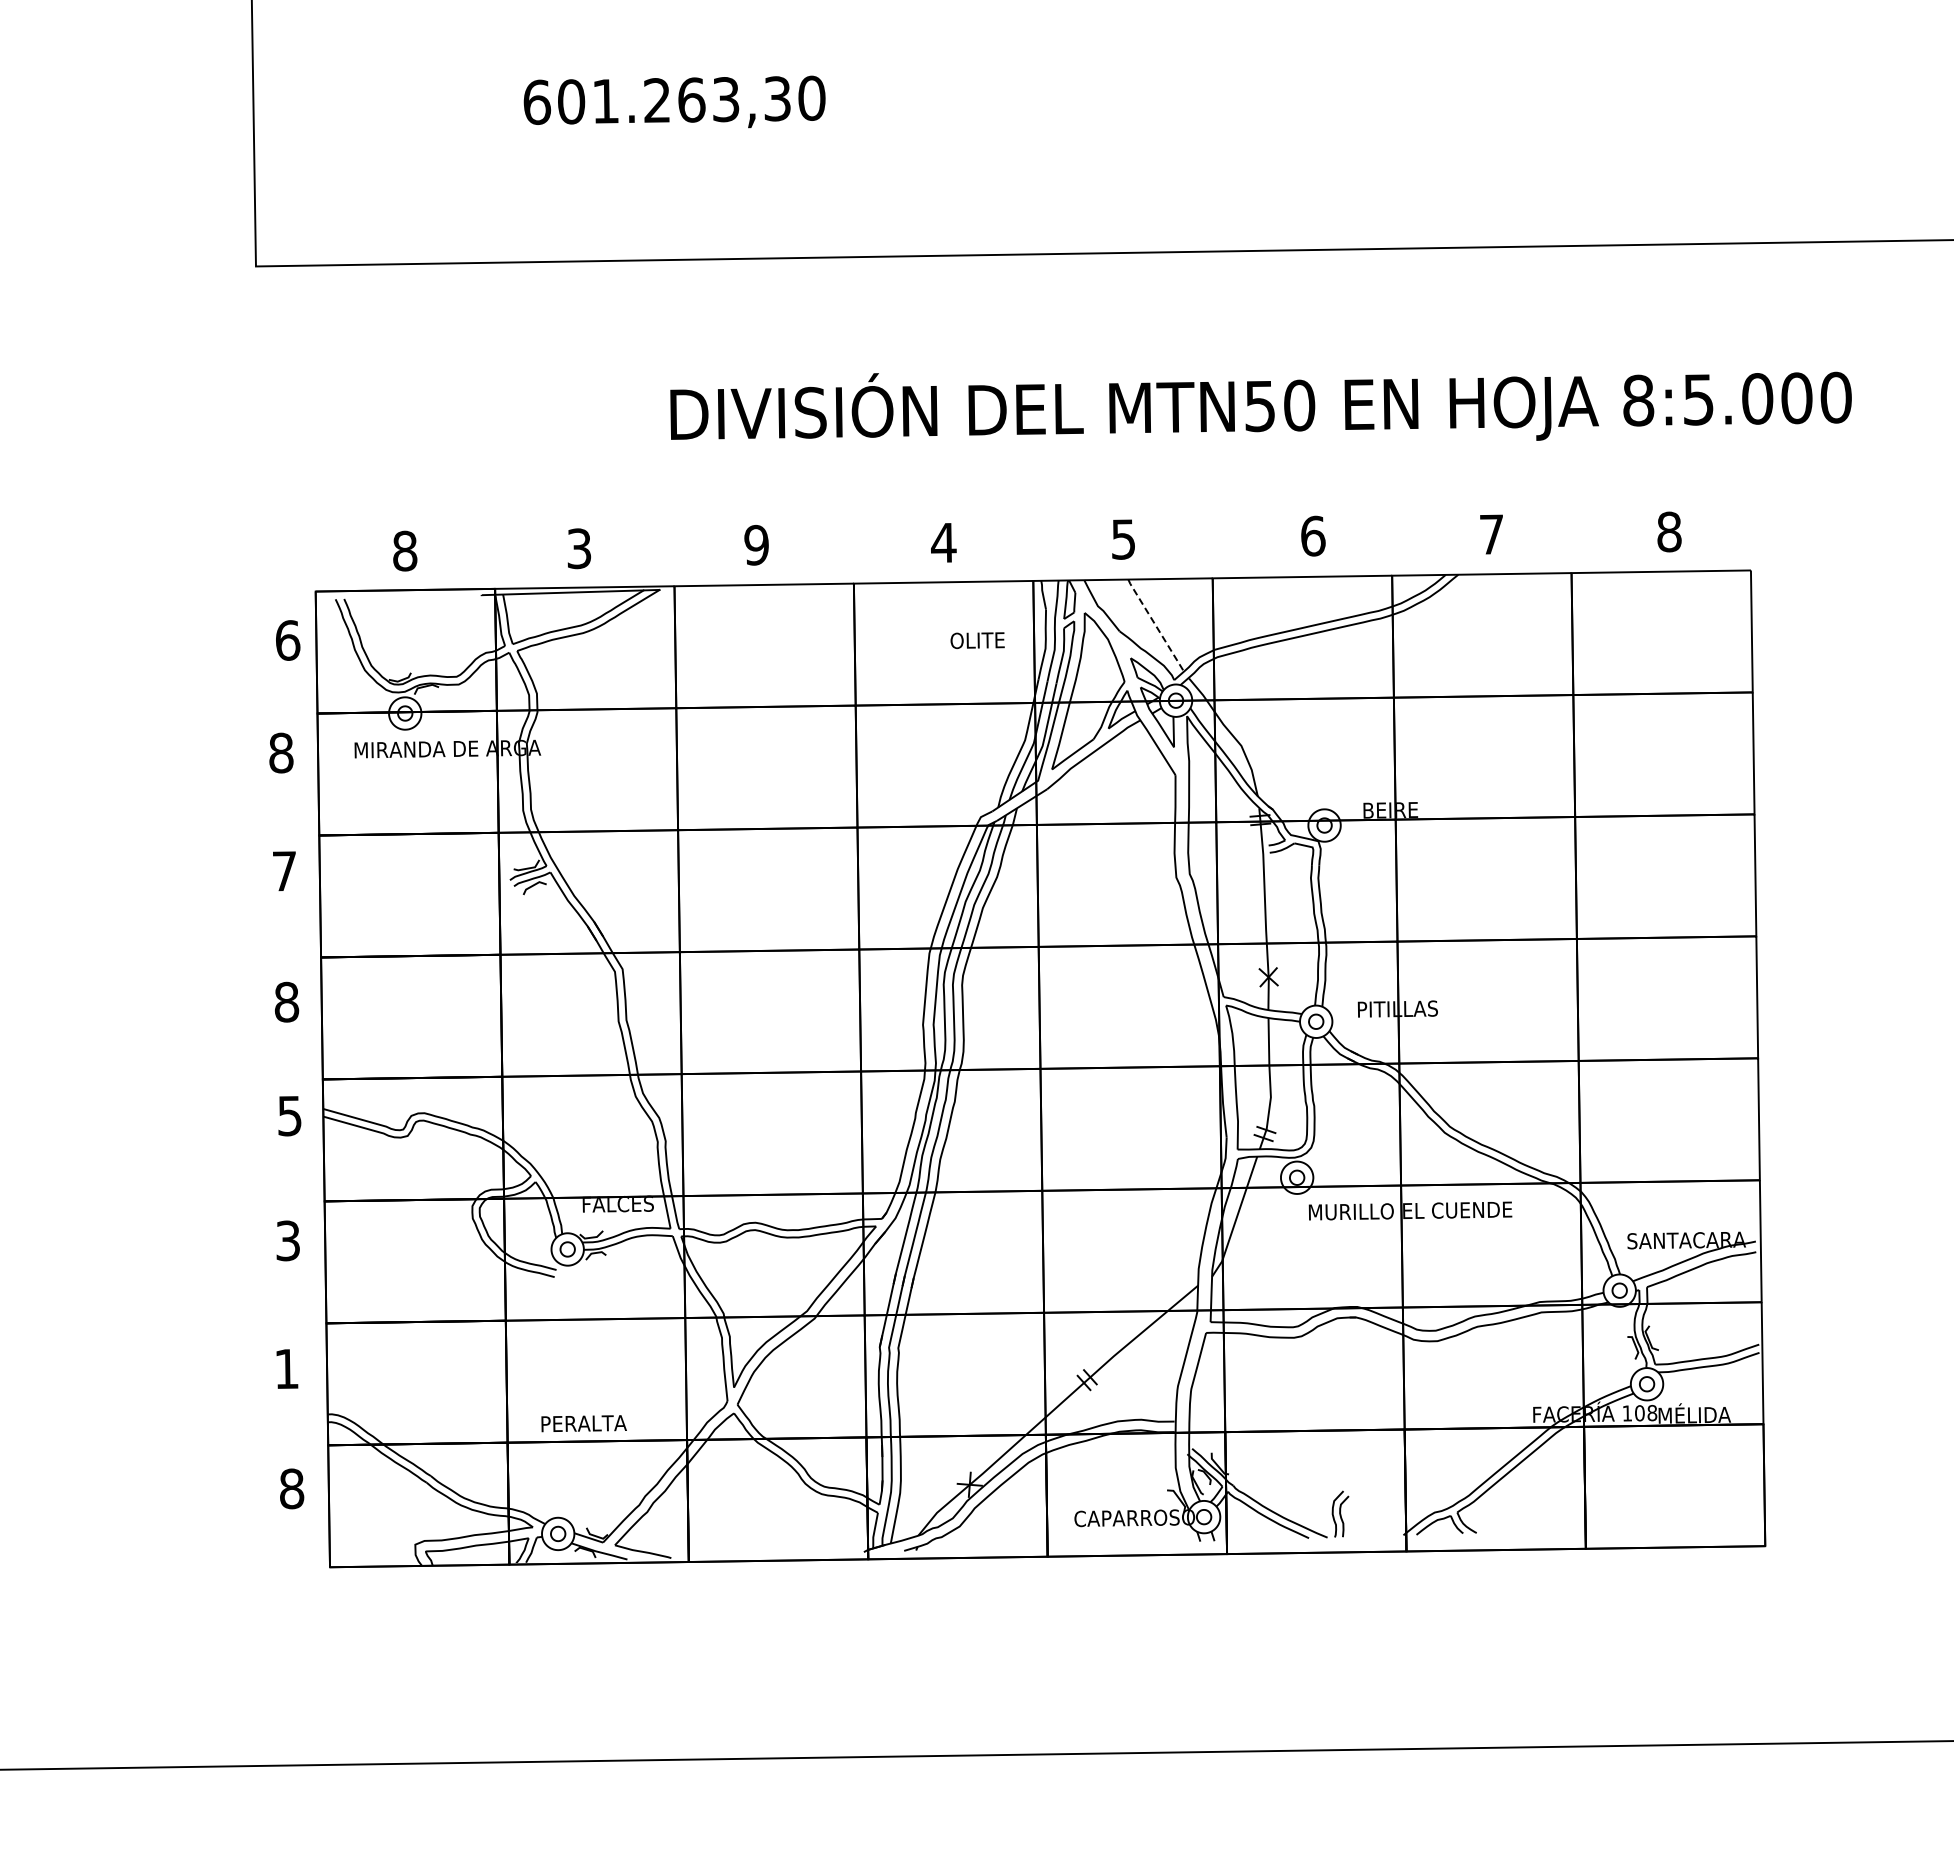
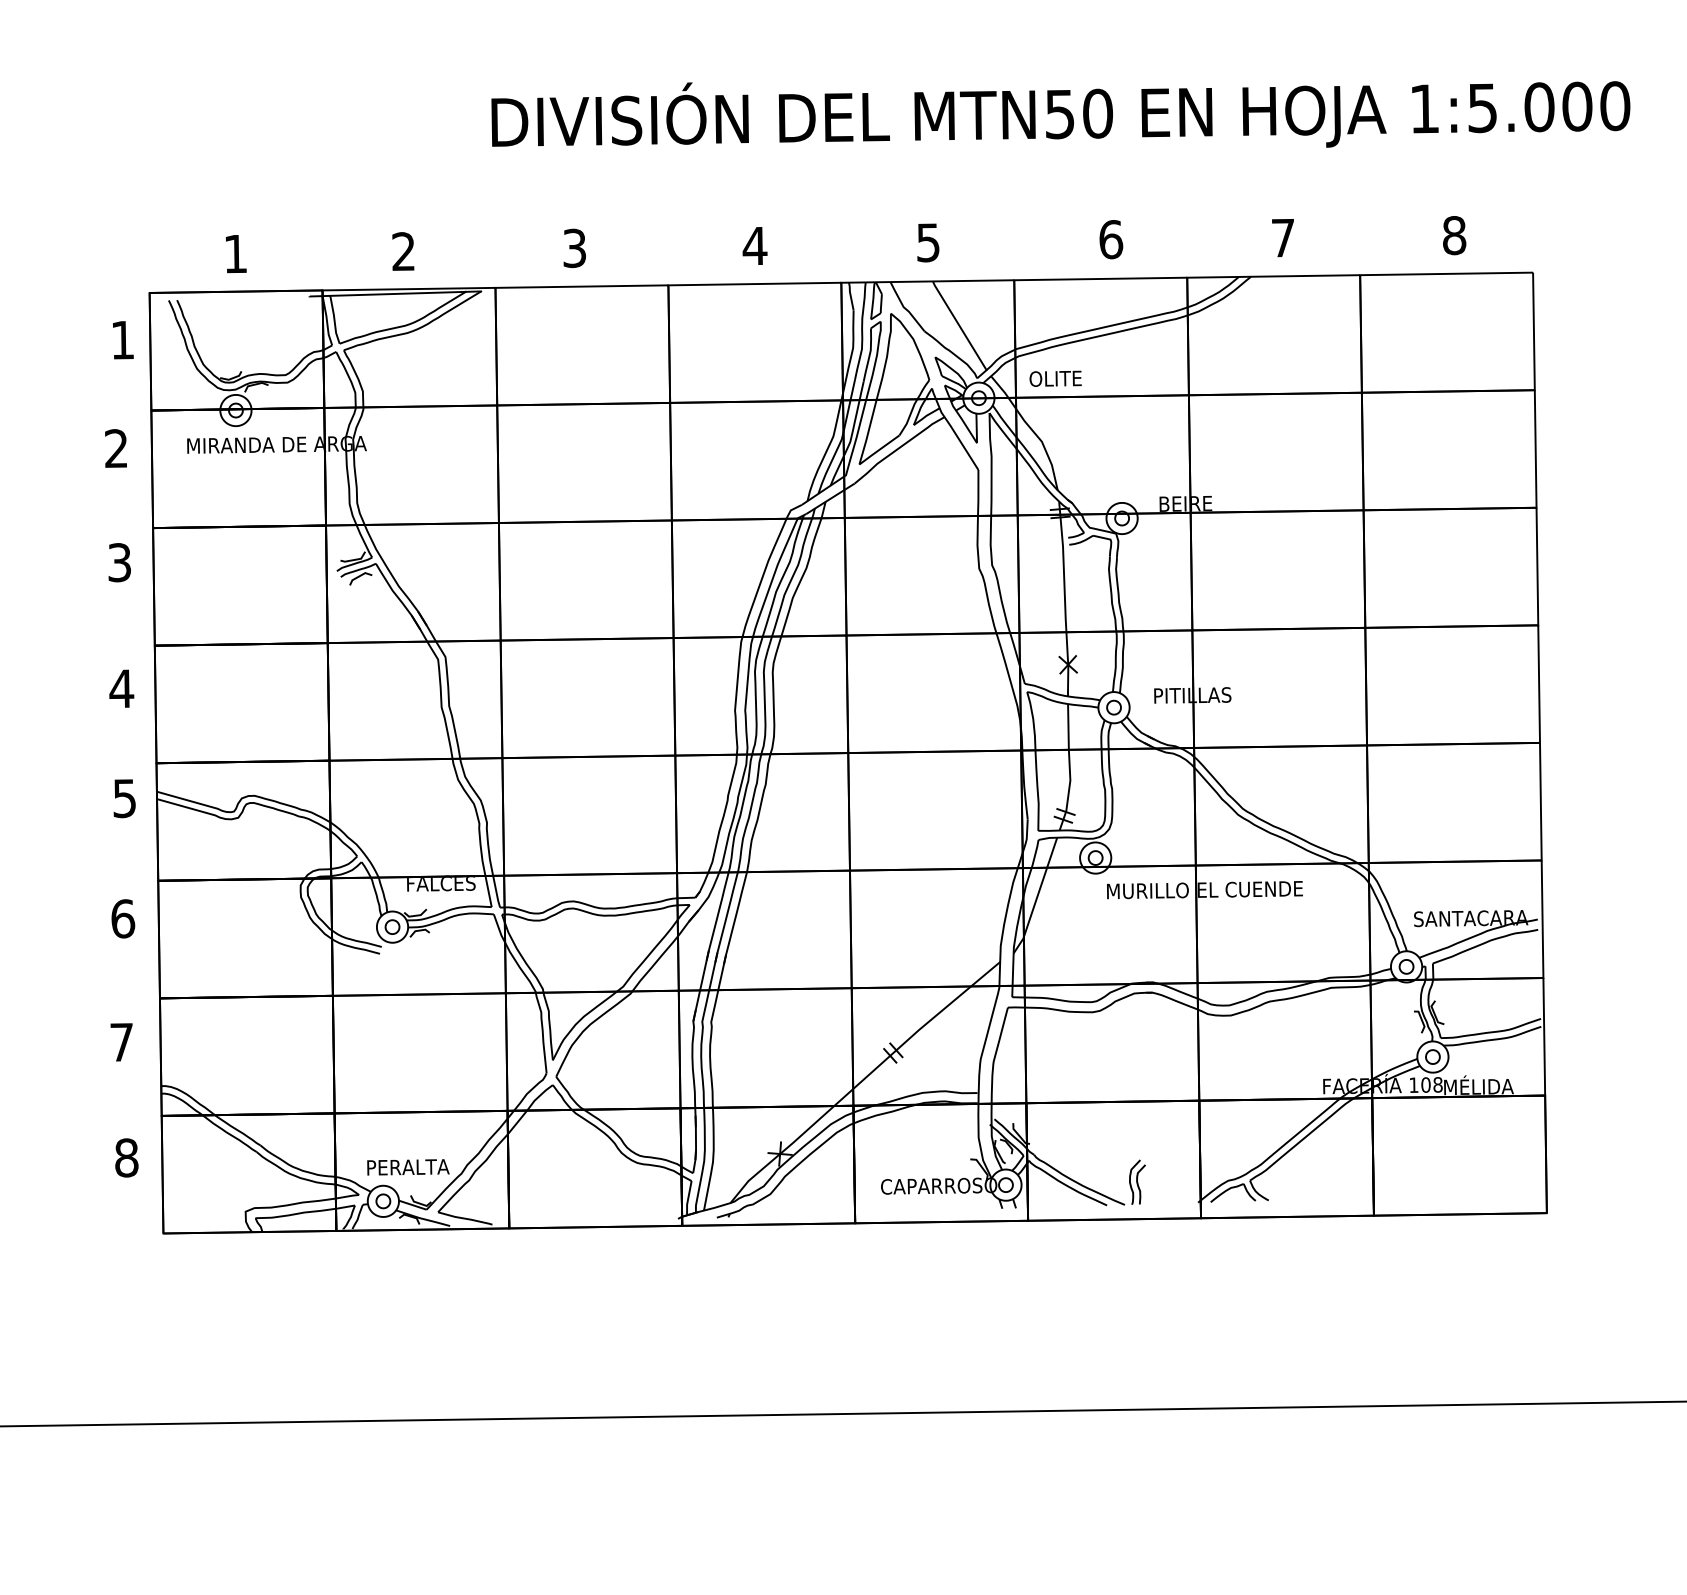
text: (1638, 400) -> (1424, 108), 8:5.000 -> 1:5.000
text: (756, 545) -> (574, 248), 9 -> 3
text: (579, 548) -> (403, 251), 3 -> 2
text: (405, 550) -> (236, 253), 8 -> 1
line: (1155, 625) -> (959, 325), dashed -> solid
text: (288, 640) -> (123, 340), 6 -> 1
text: (977, 640) -> (1055, 378), moved
text: (281, 752) -> (116, 448), 8 -> 2
text: (284, 871) -> (119, 562), 7 -> 3
text: (286, 1001) -> (121, 688), 8 -> 4
text: (288, 1240) -> (123, 918), 3 -> 6
text: (286, 1368) -> (121, 1041), 1 -> 7
text: (583, 1423) -> (407, 1167), moved

